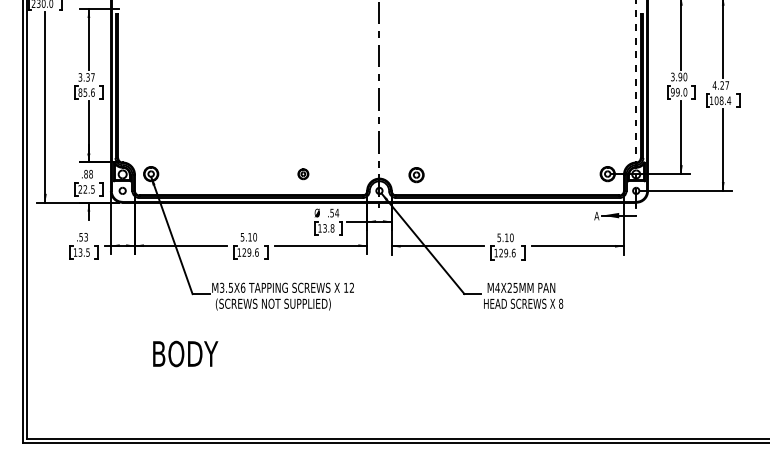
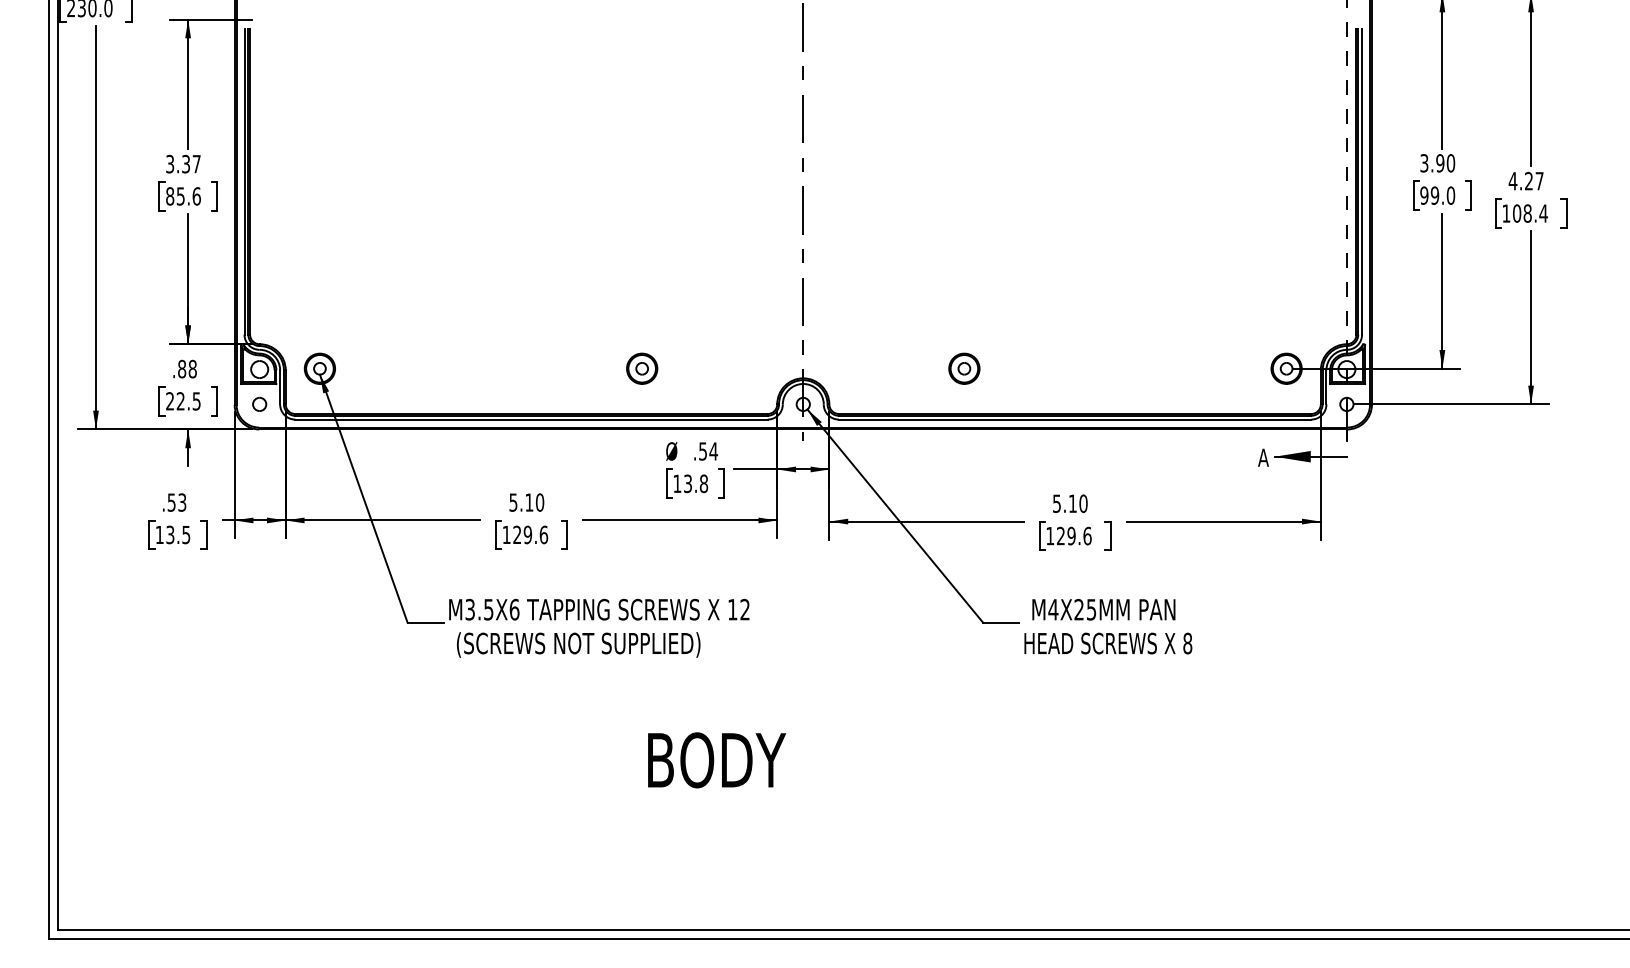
part: (303, 174) -> (642, 369), size x1.43
part: (416, 175) -> (964, 369), moved
text: (185, 353) -> (716, 759), moved

